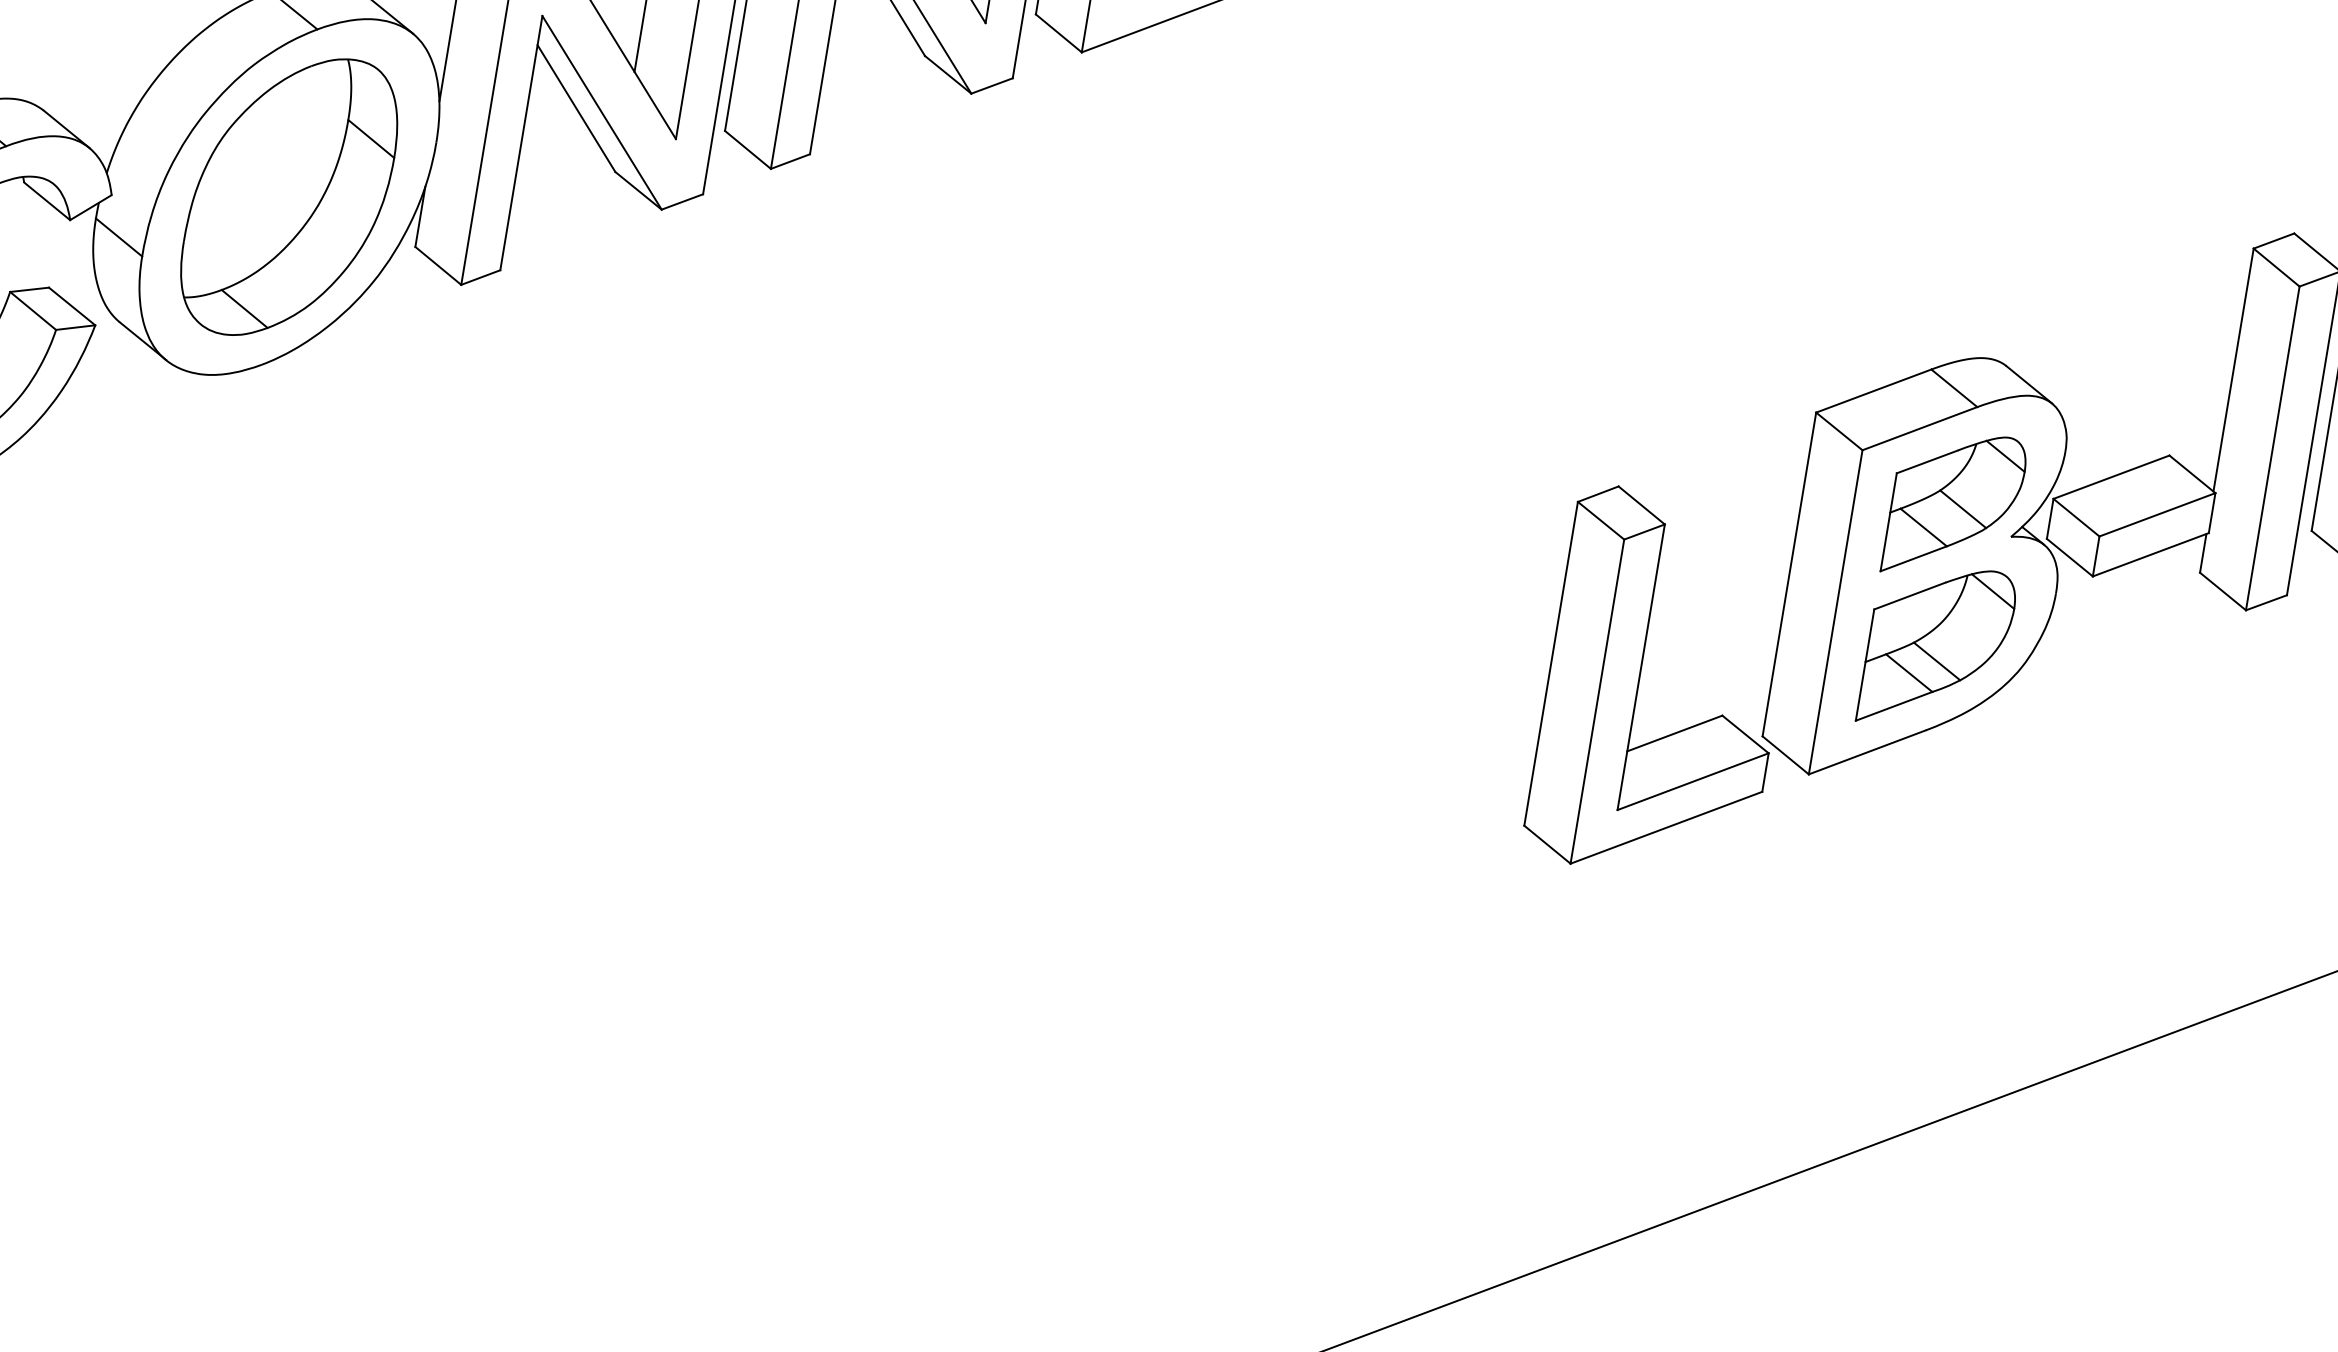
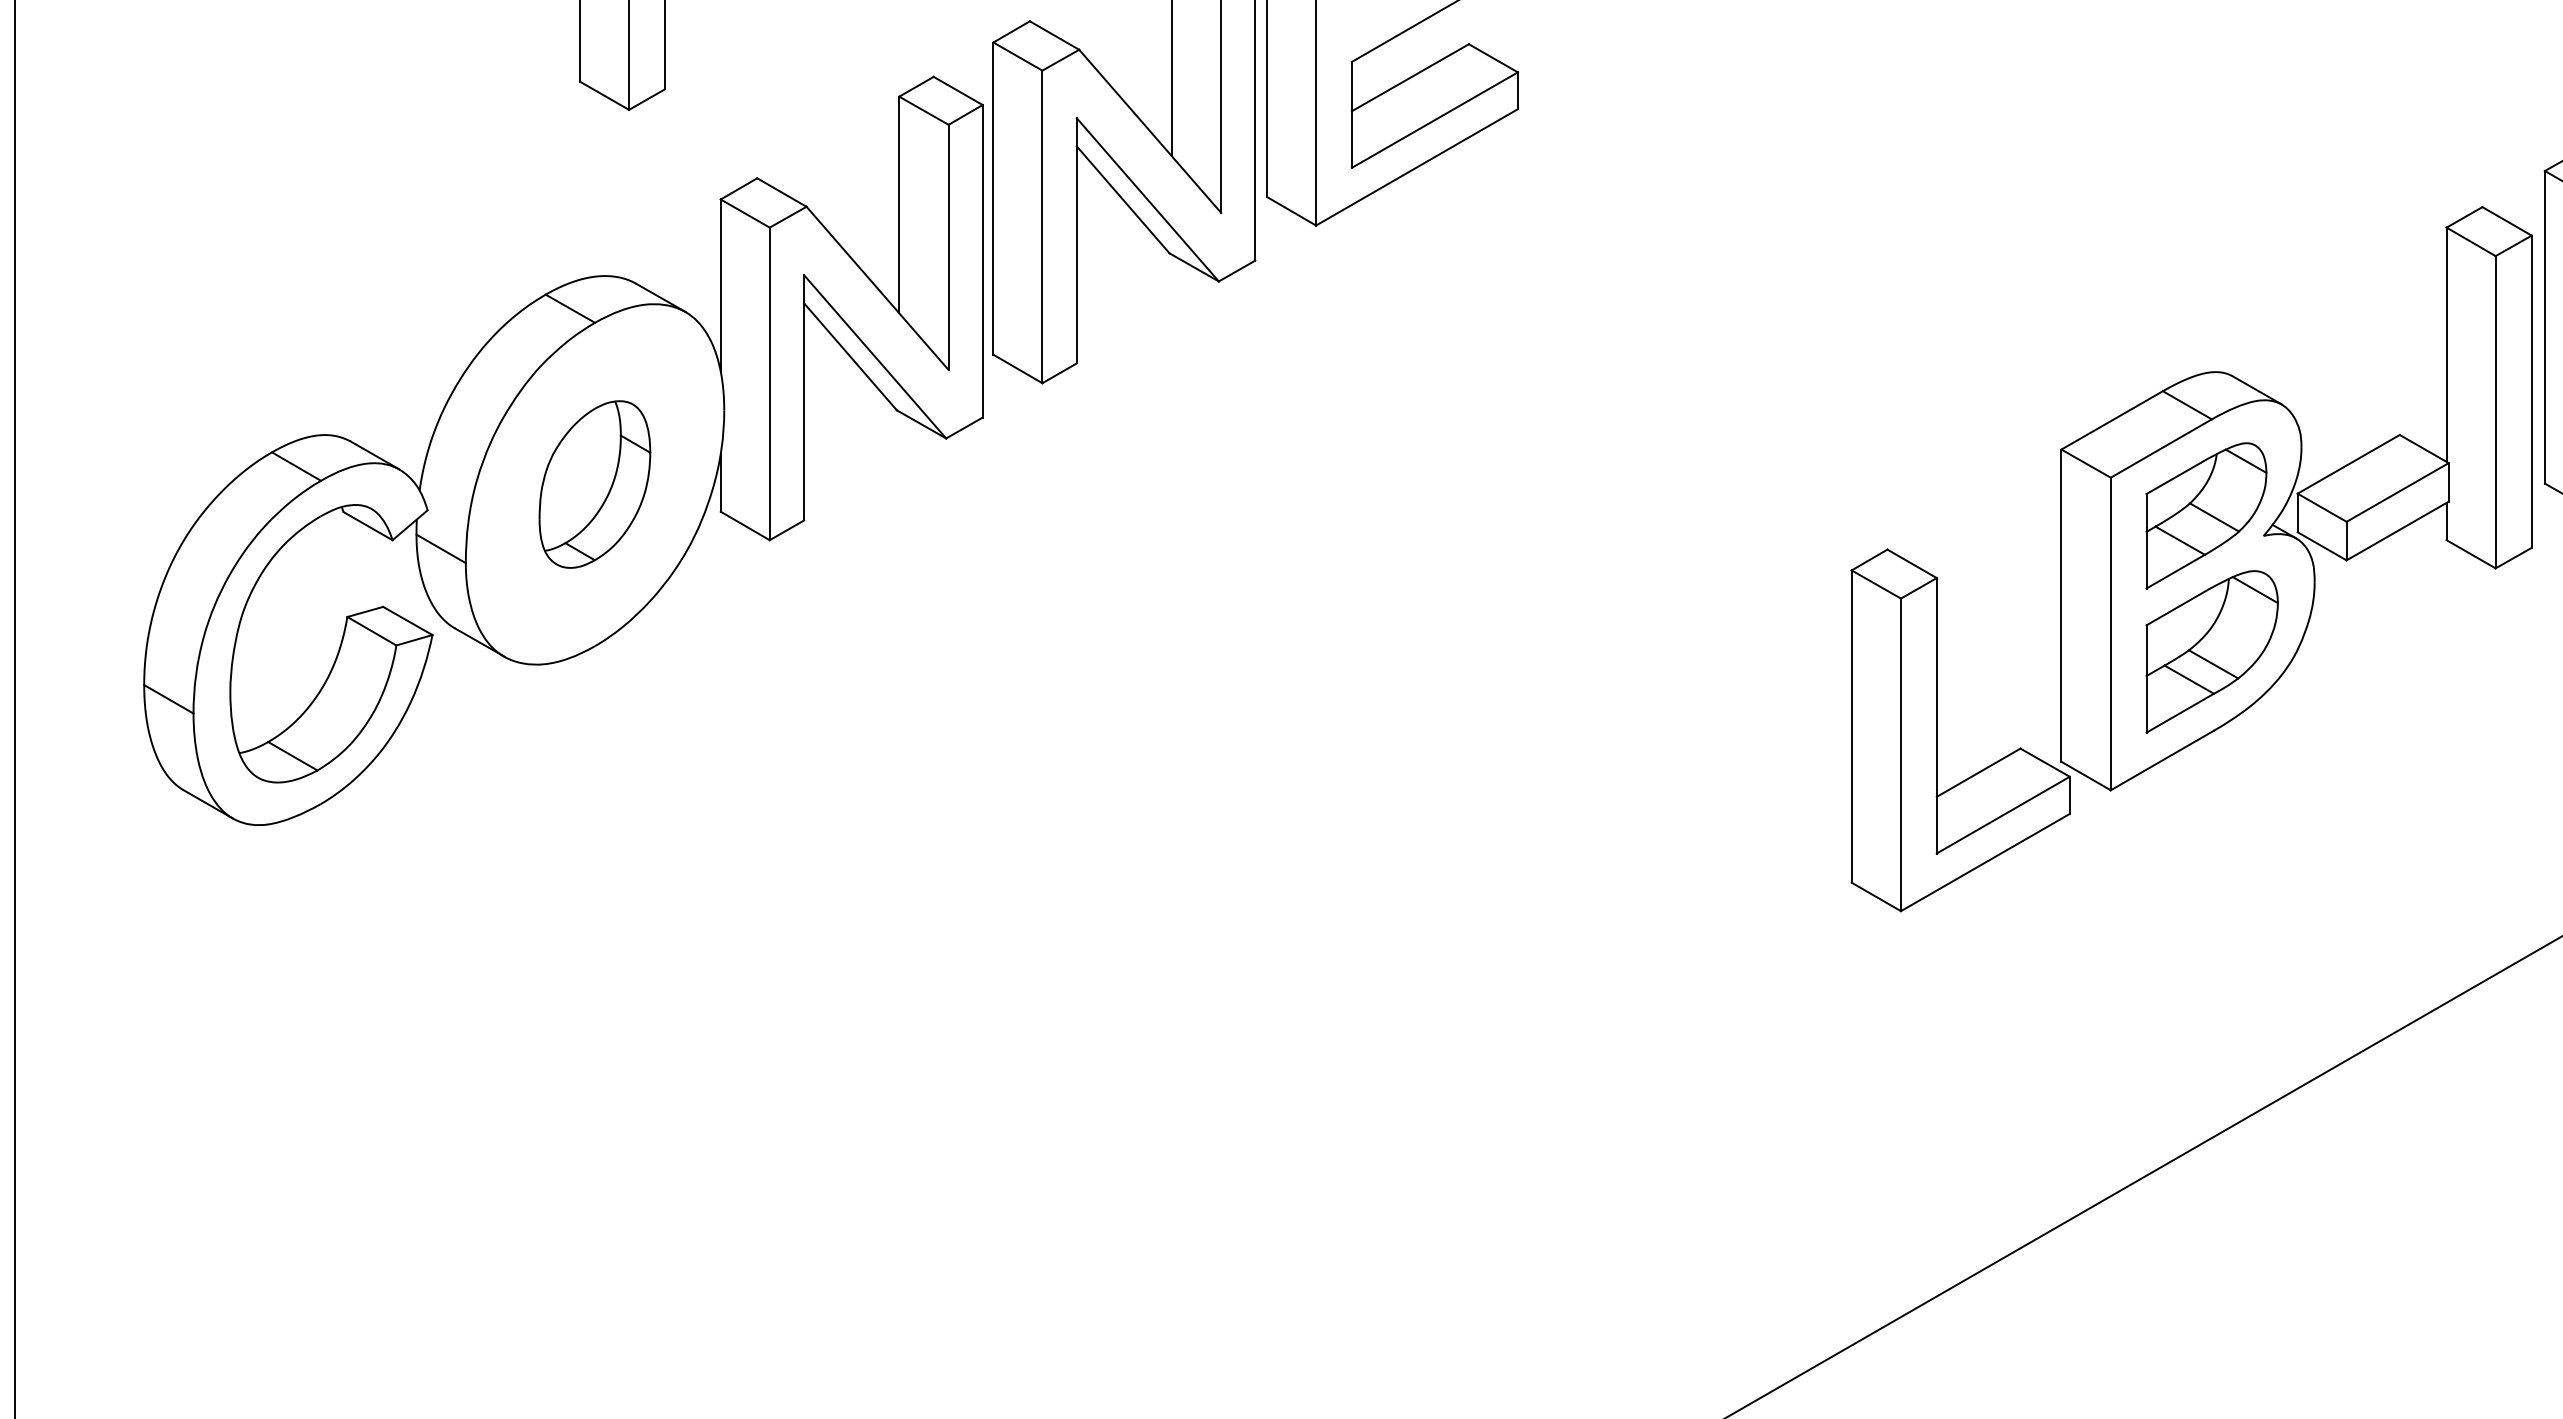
part: (289, 197) -> (594, 484), size x0.6

